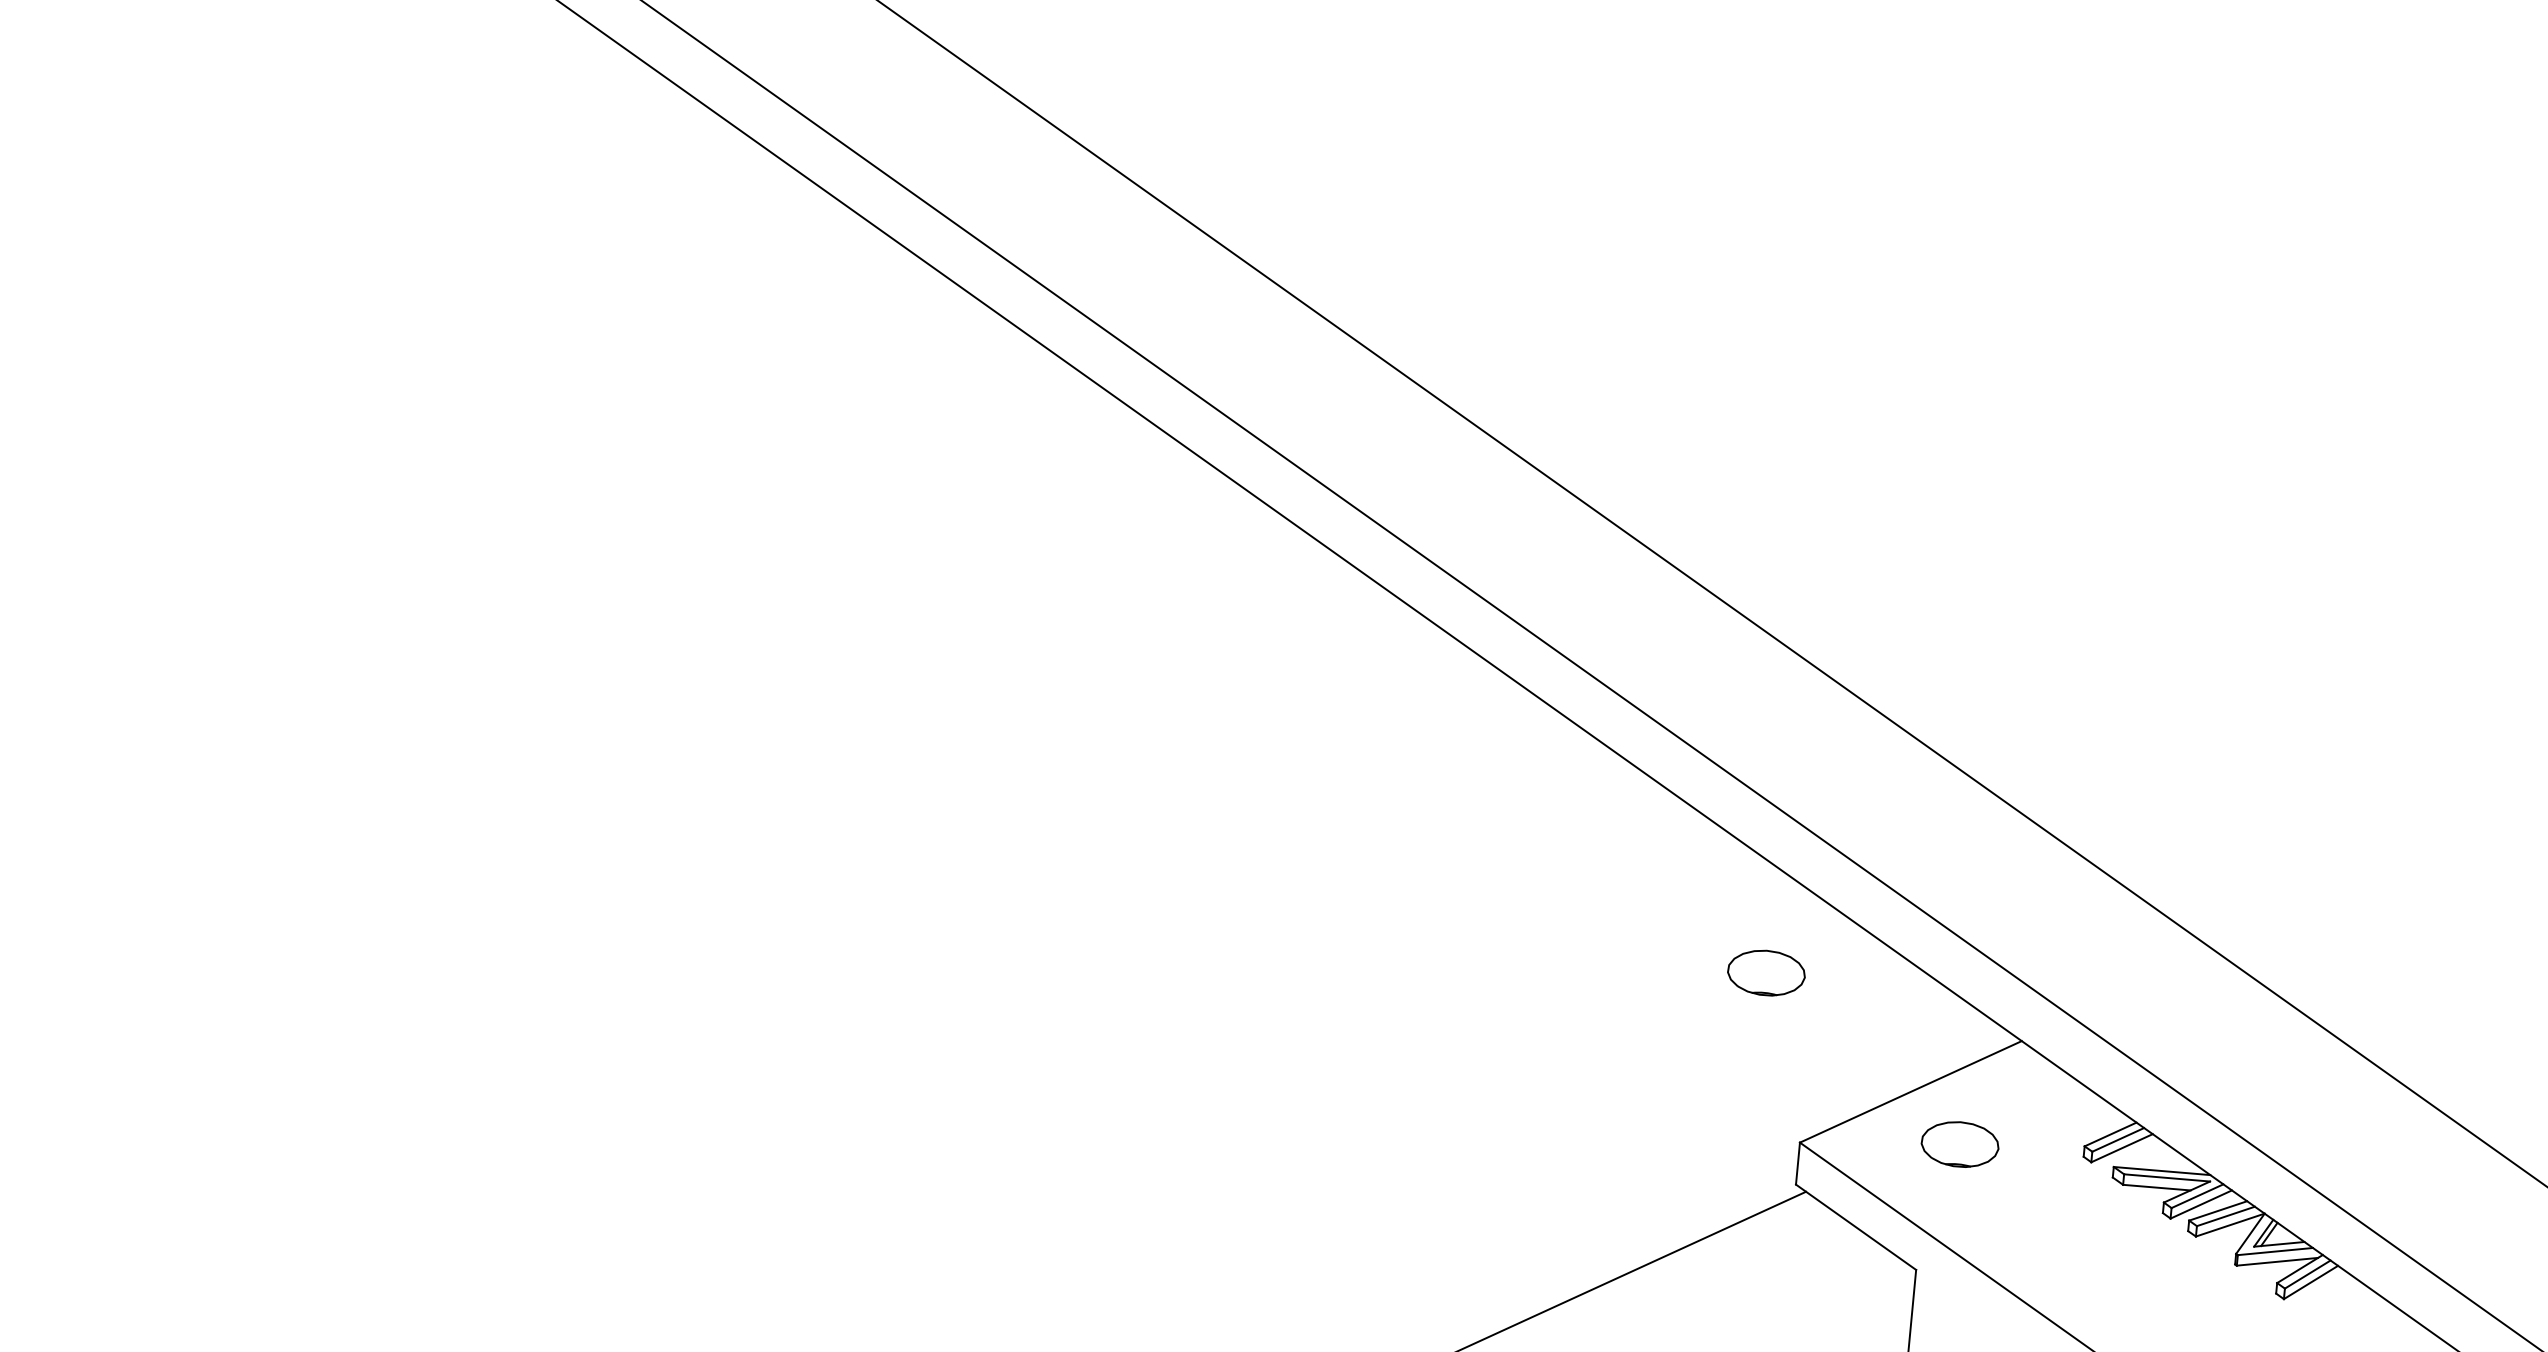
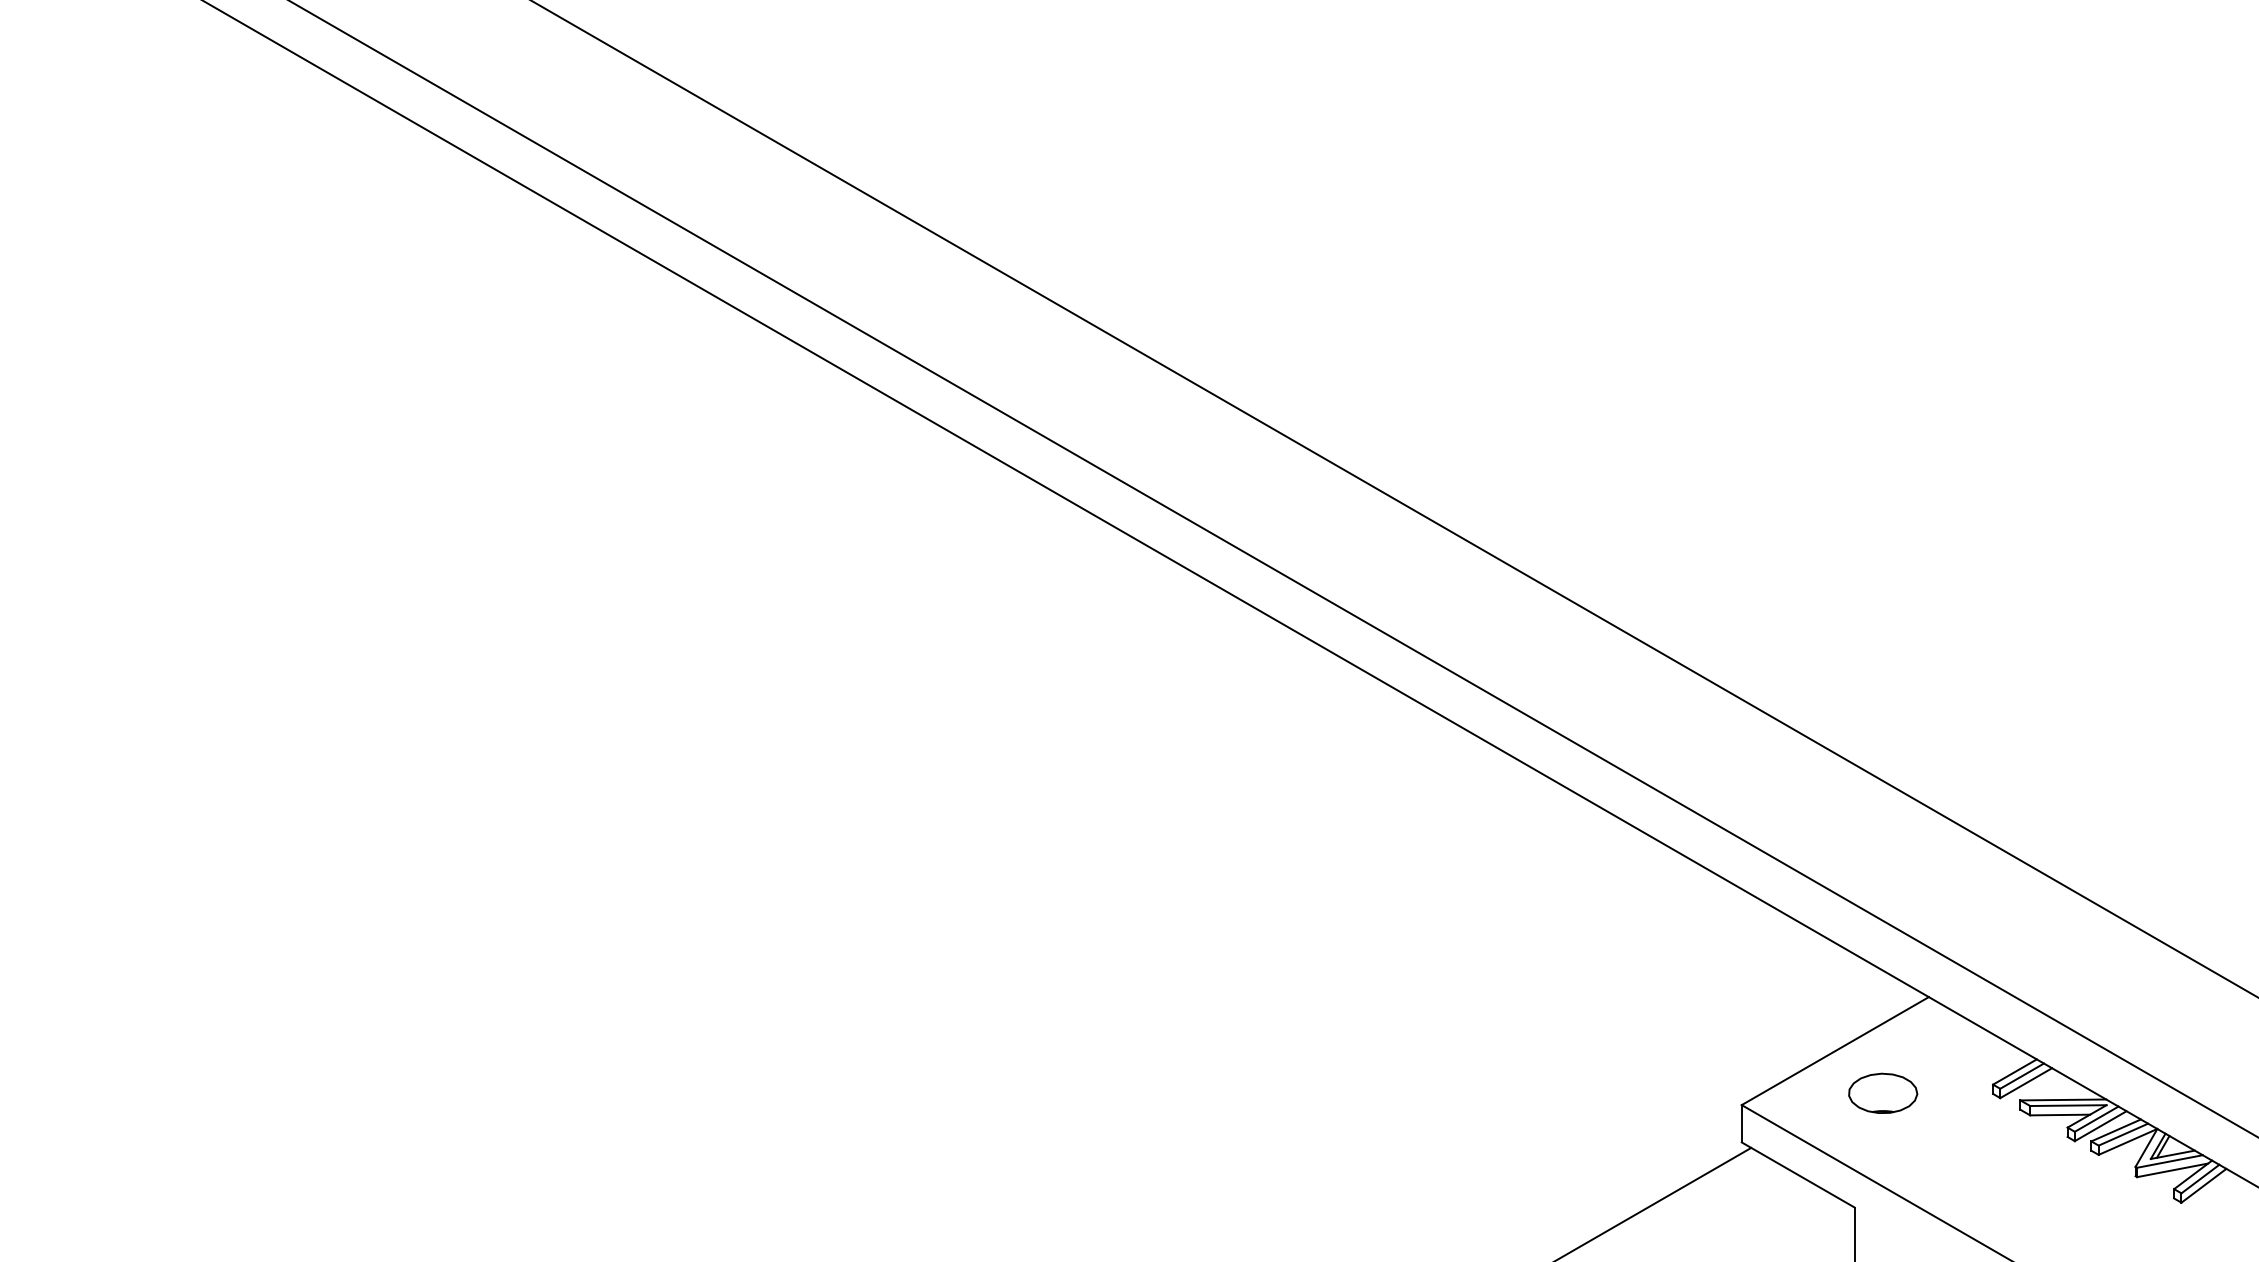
part: (1766, 972) -> (1698, 957), removed

